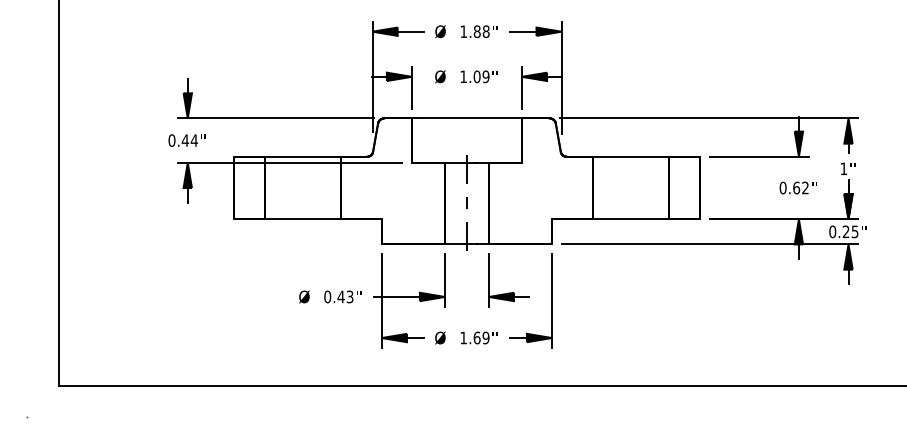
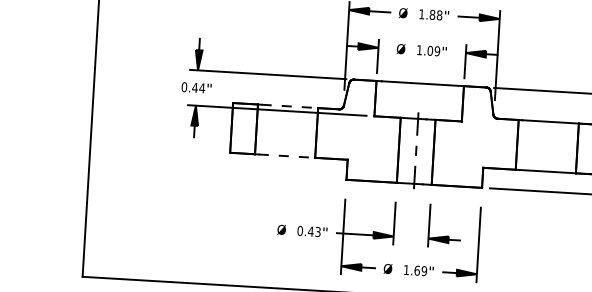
line: (306, 156) -> (290, 106), solid -> dashed
line: (306, 219) -> (287, 156), solid -> dashed
part: (425, 300) -> (377, 238), moved

